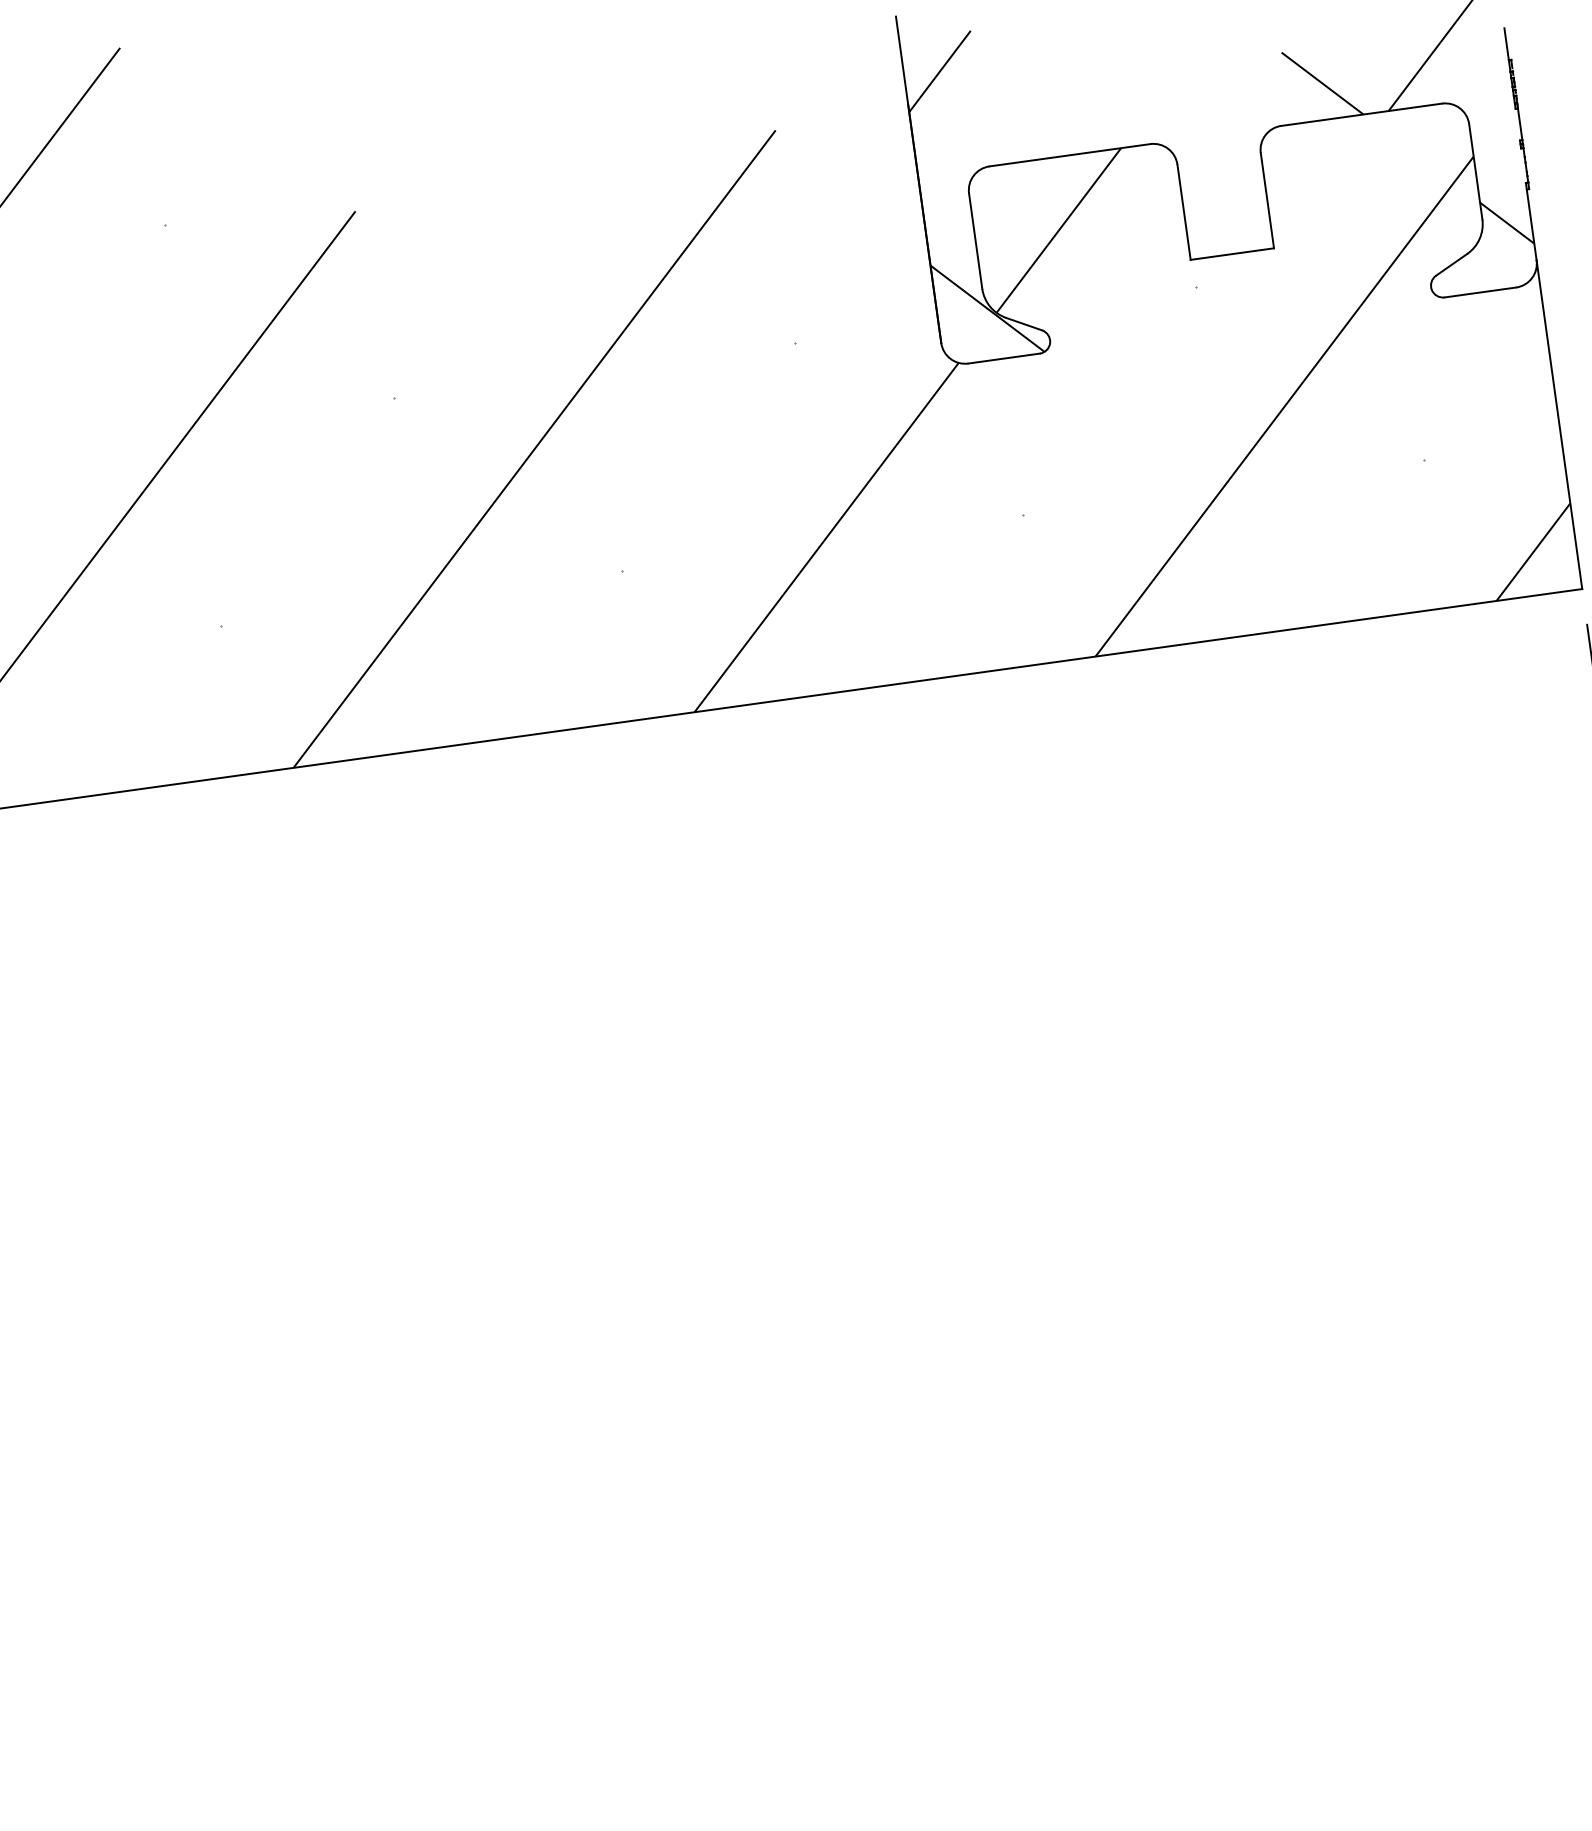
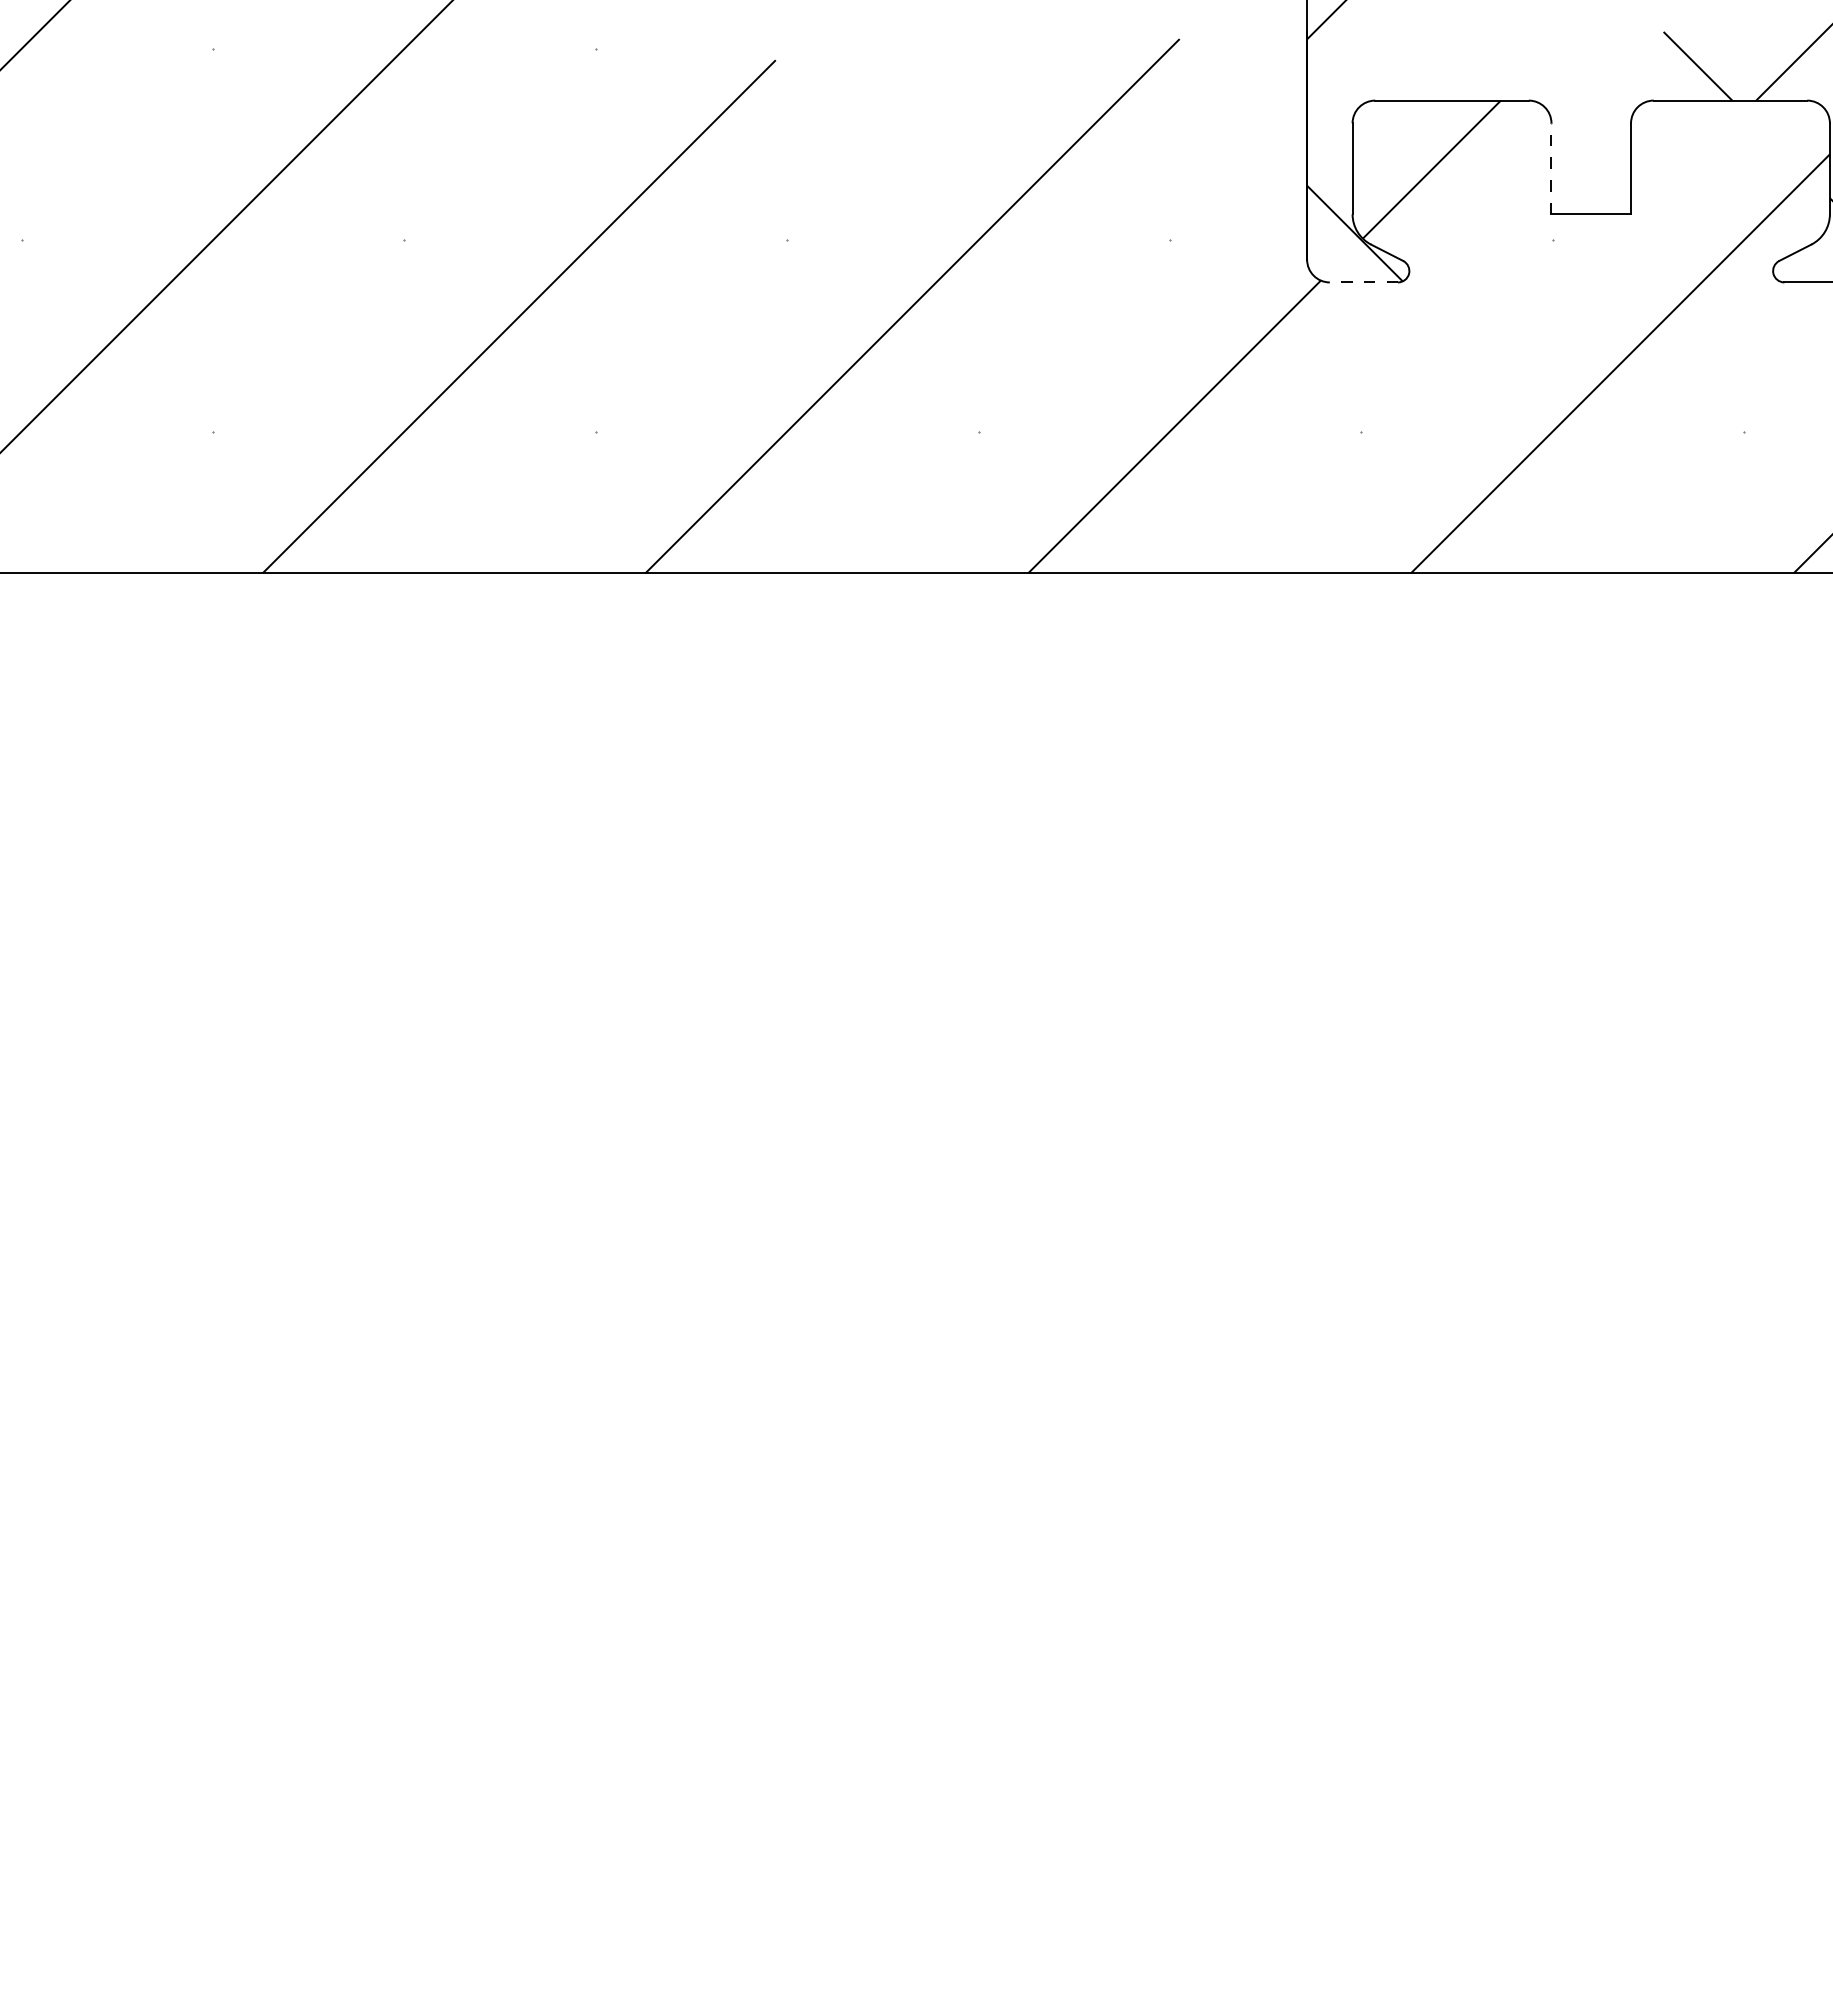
line: (1184, 211) -> (1551, 168), solid -> dashed
line: (1003, 358) -> (1363, 282), solid -> dashed

